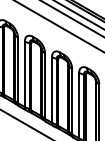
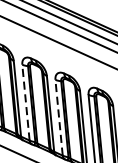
line: (24, 74) -> (25, 102), solid -> dashed
line: (52, 89) -> (59, 117), solid -> dashed

